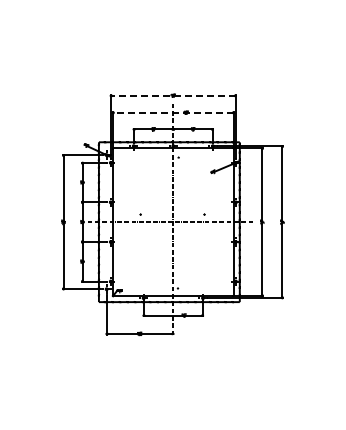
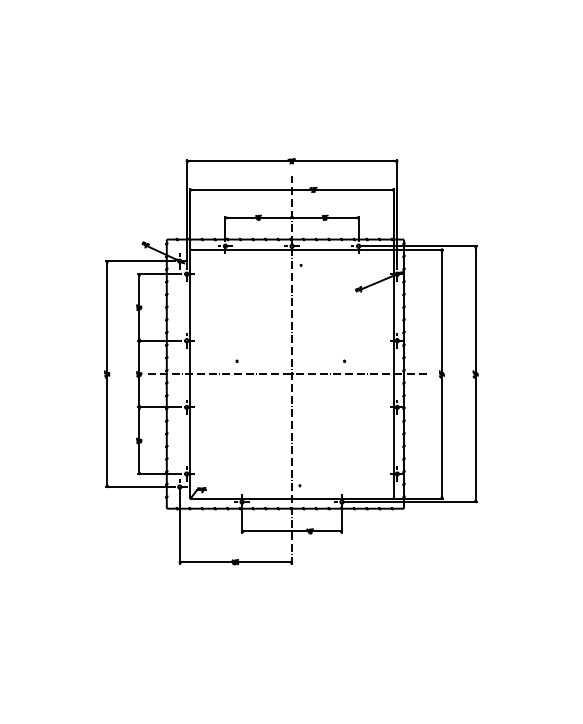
line: (173, 95) -> (292, 160), dashed -> solid
line: (173, 112) -> (292, 189), dashed -> solid

